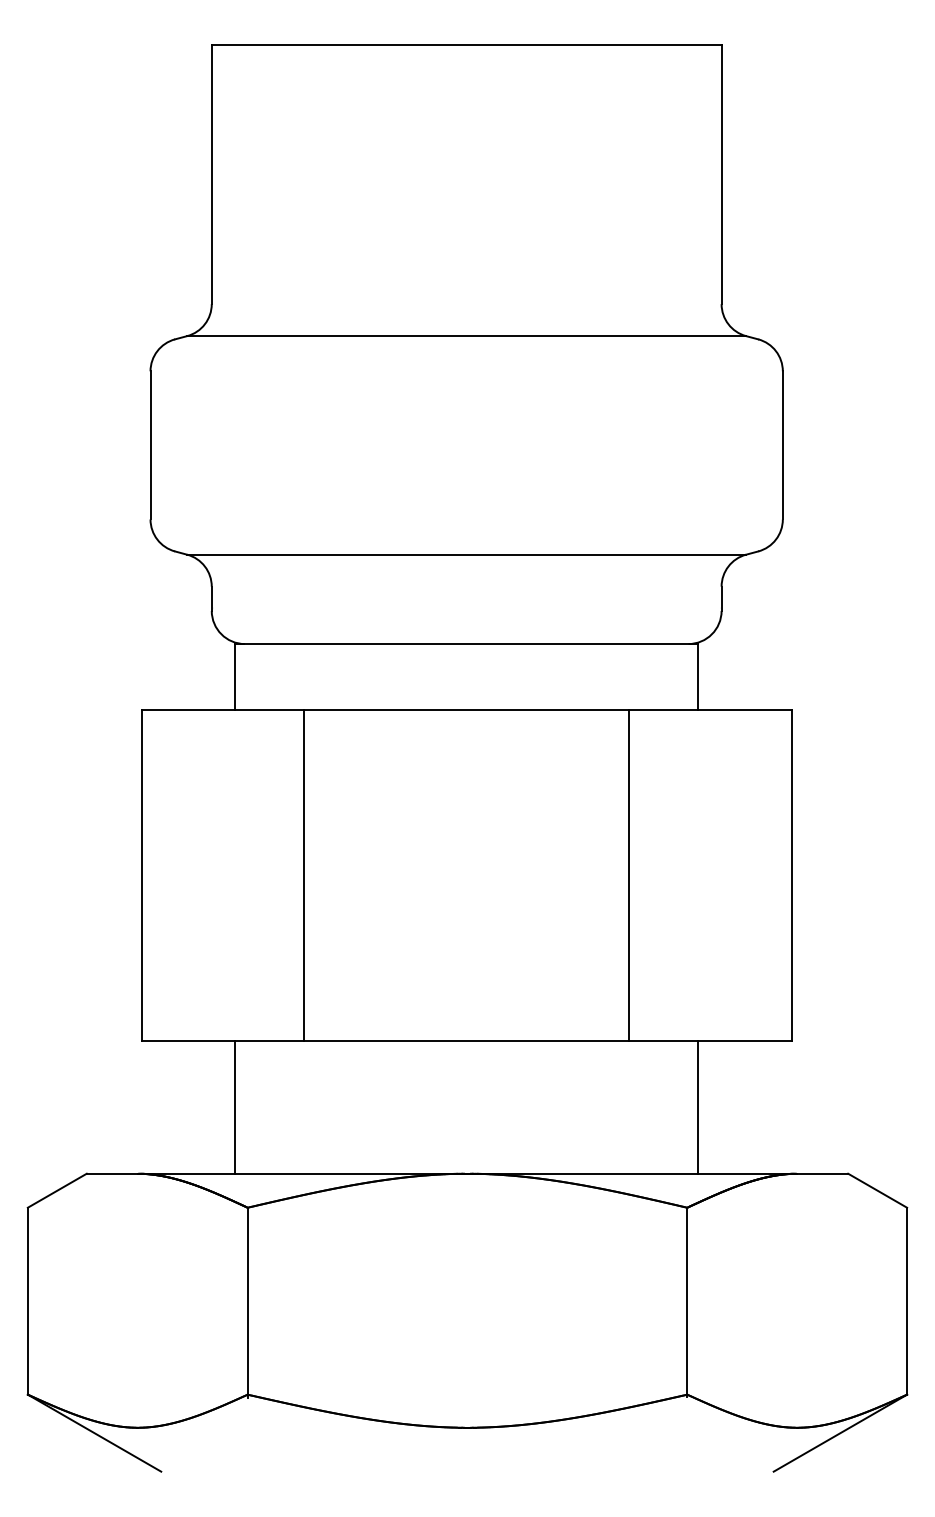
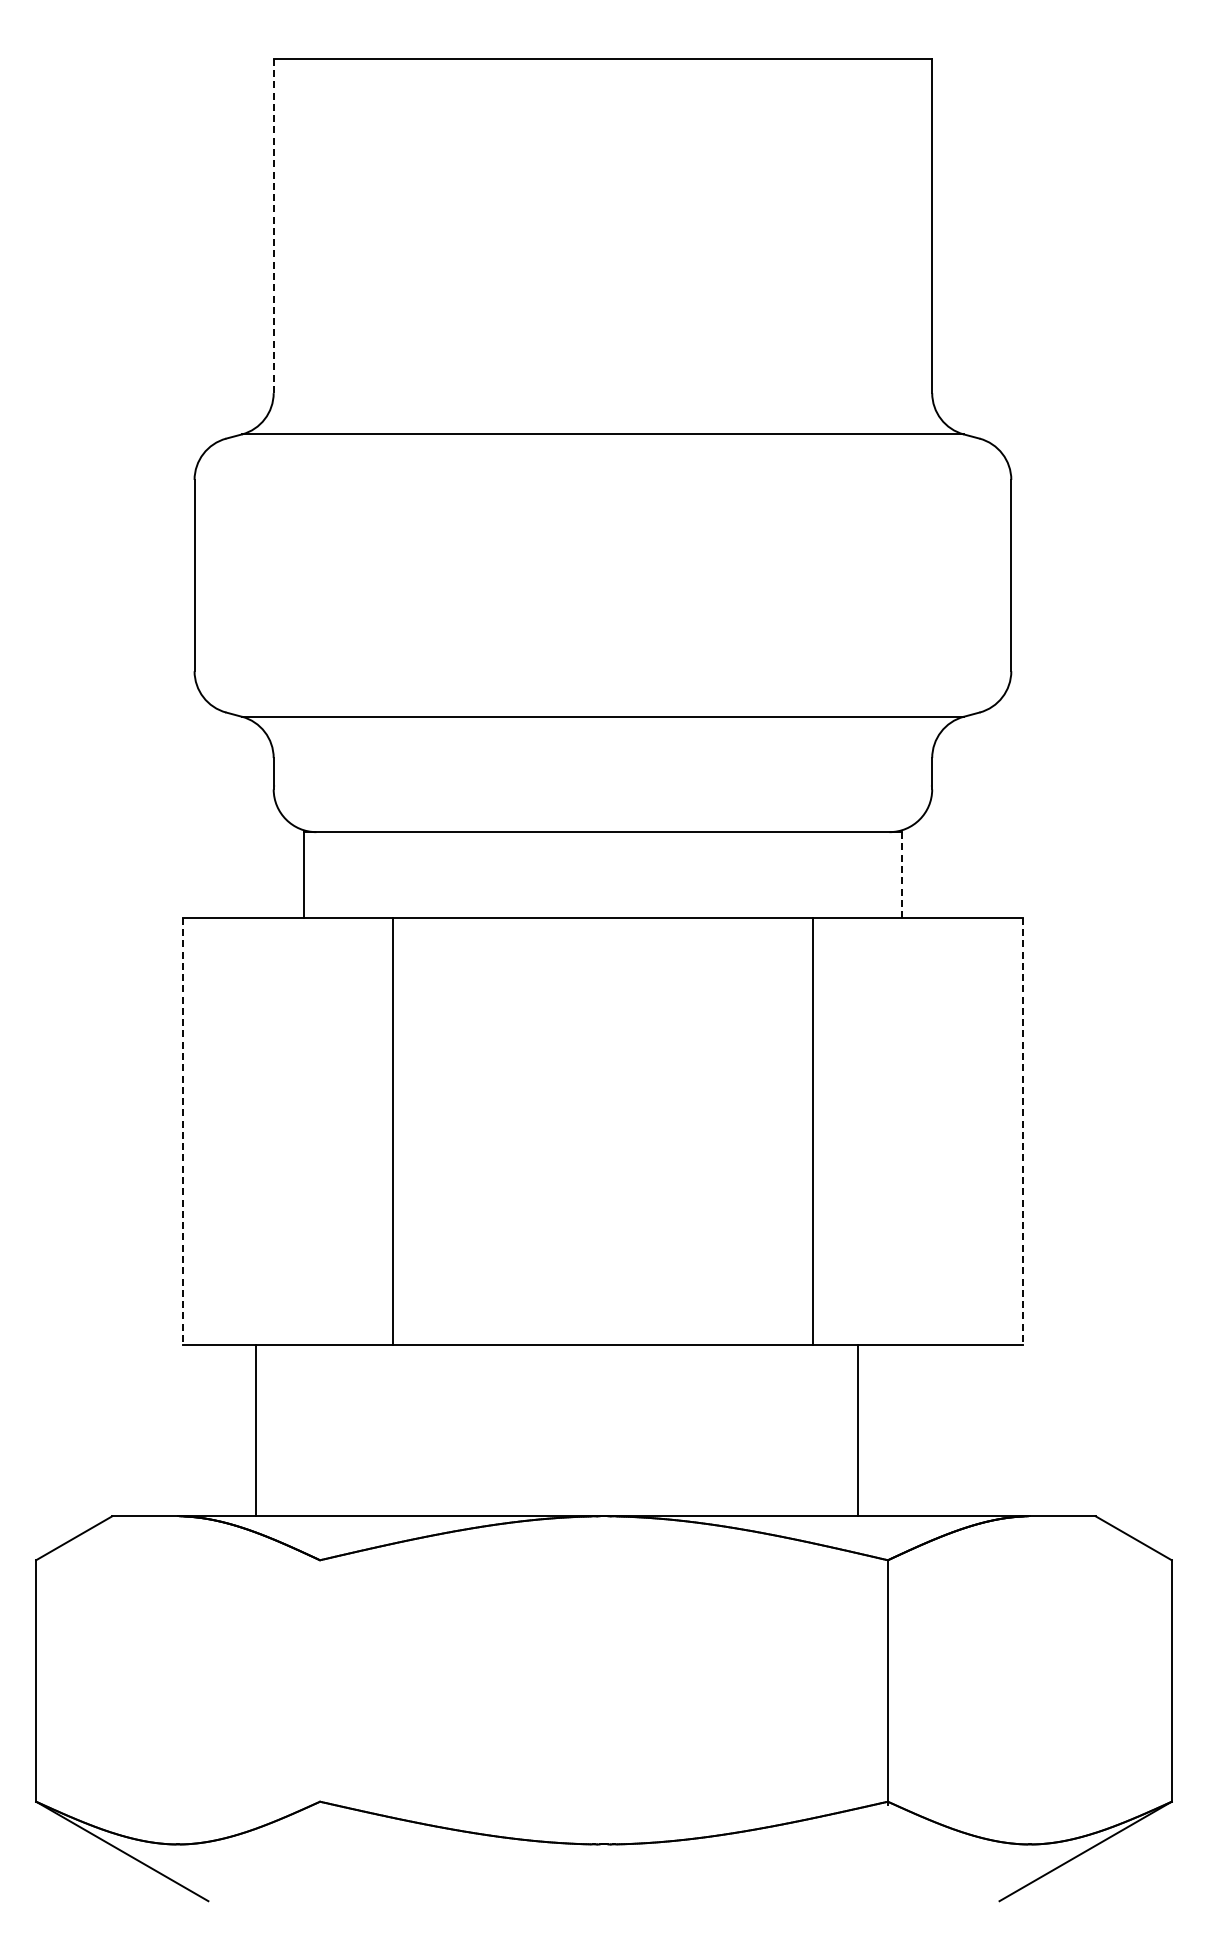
line: (211, 175) -> (273, 226), solid -> dashed
line: (698, 676) -> (902, 874), solid -> dashed
line: (141, 875) -> (183, 1131), solid -> dashed
line: (791, 875) -> (1022, 1131), solid -> dashed
line: (234, 1107) -> (255, 1430), moved
line: (698, 1107) -> (858, 1430), moved
line: (248, 1302) -> (320, 1682), removed

